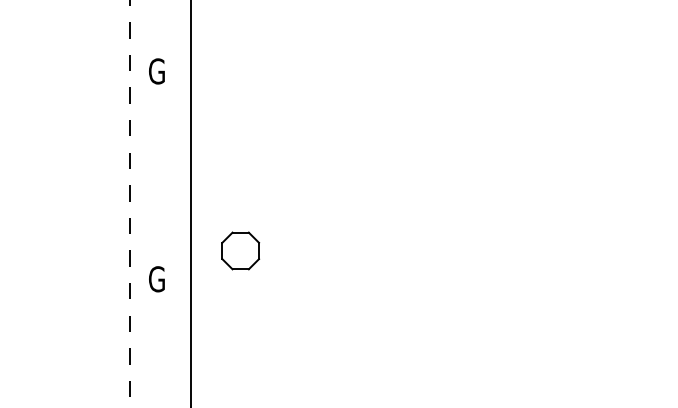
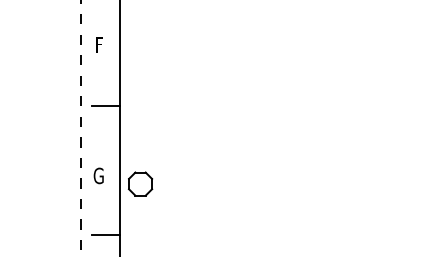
text: (156, 70) -> (98, 44), G -> F
line: (167, 169) -> (105, 106), added
part: (240, 250) -> (140, 183), moved
line: (167, 372) -> (105, 234), added

